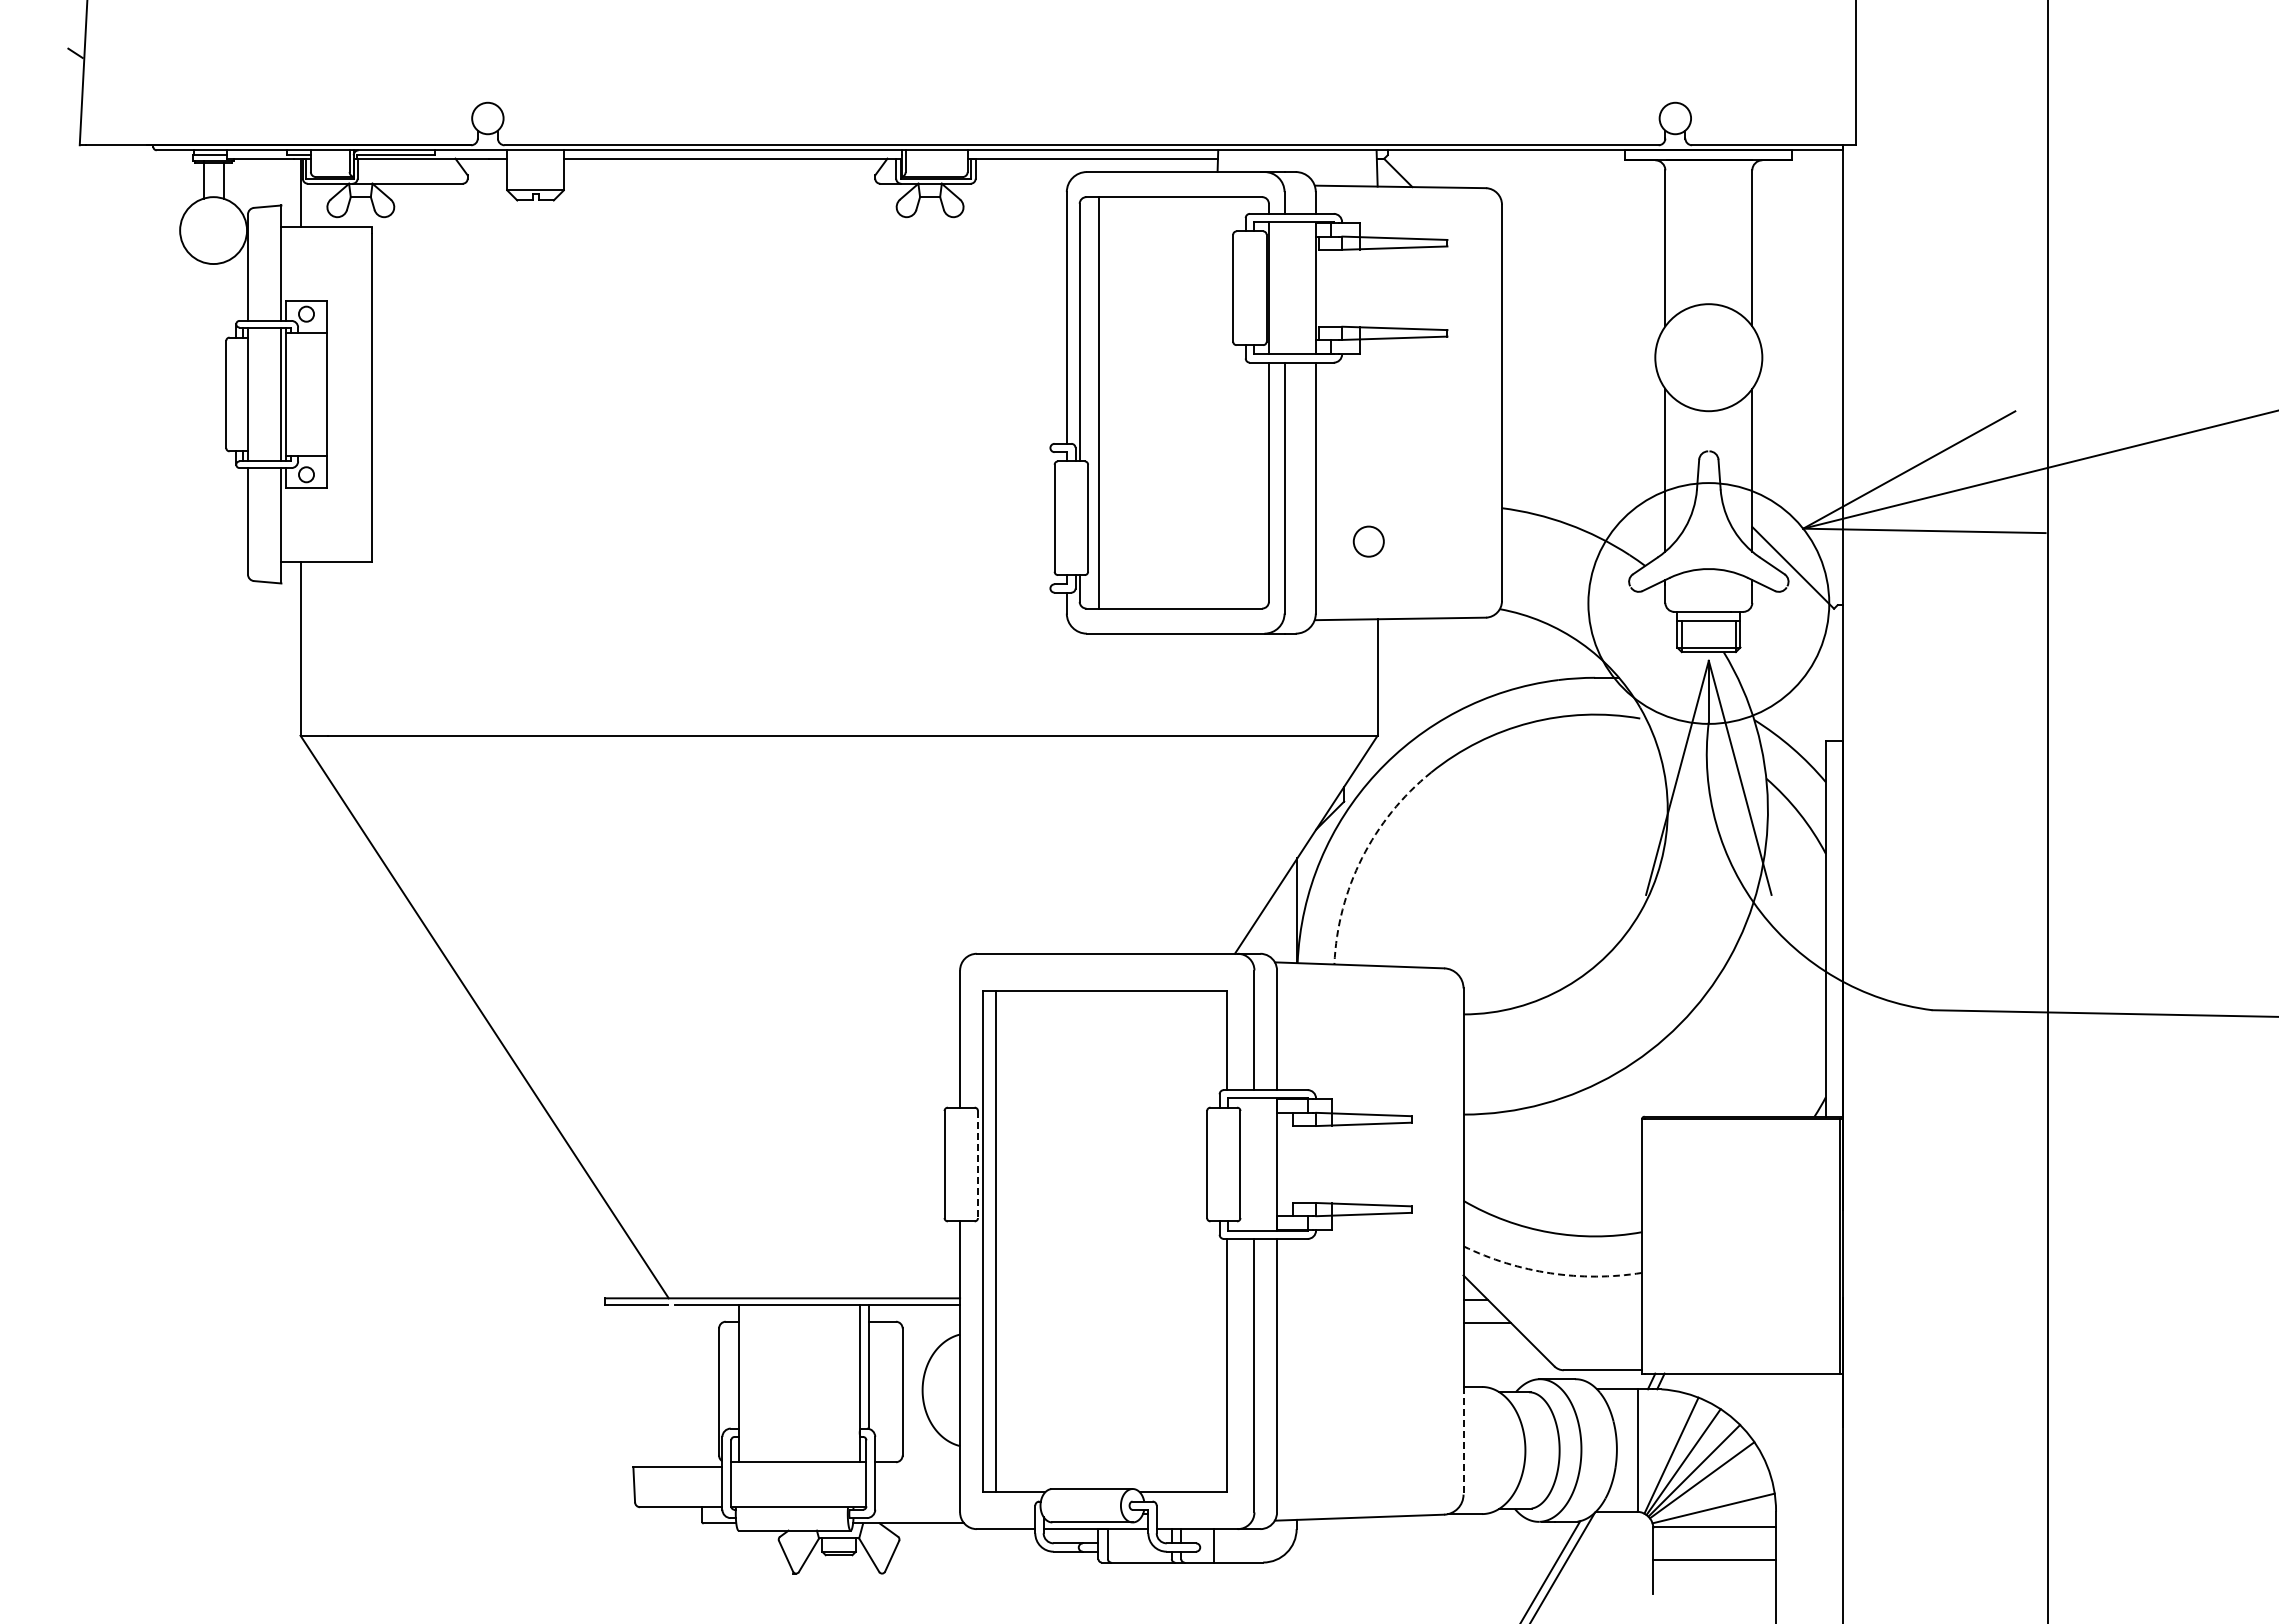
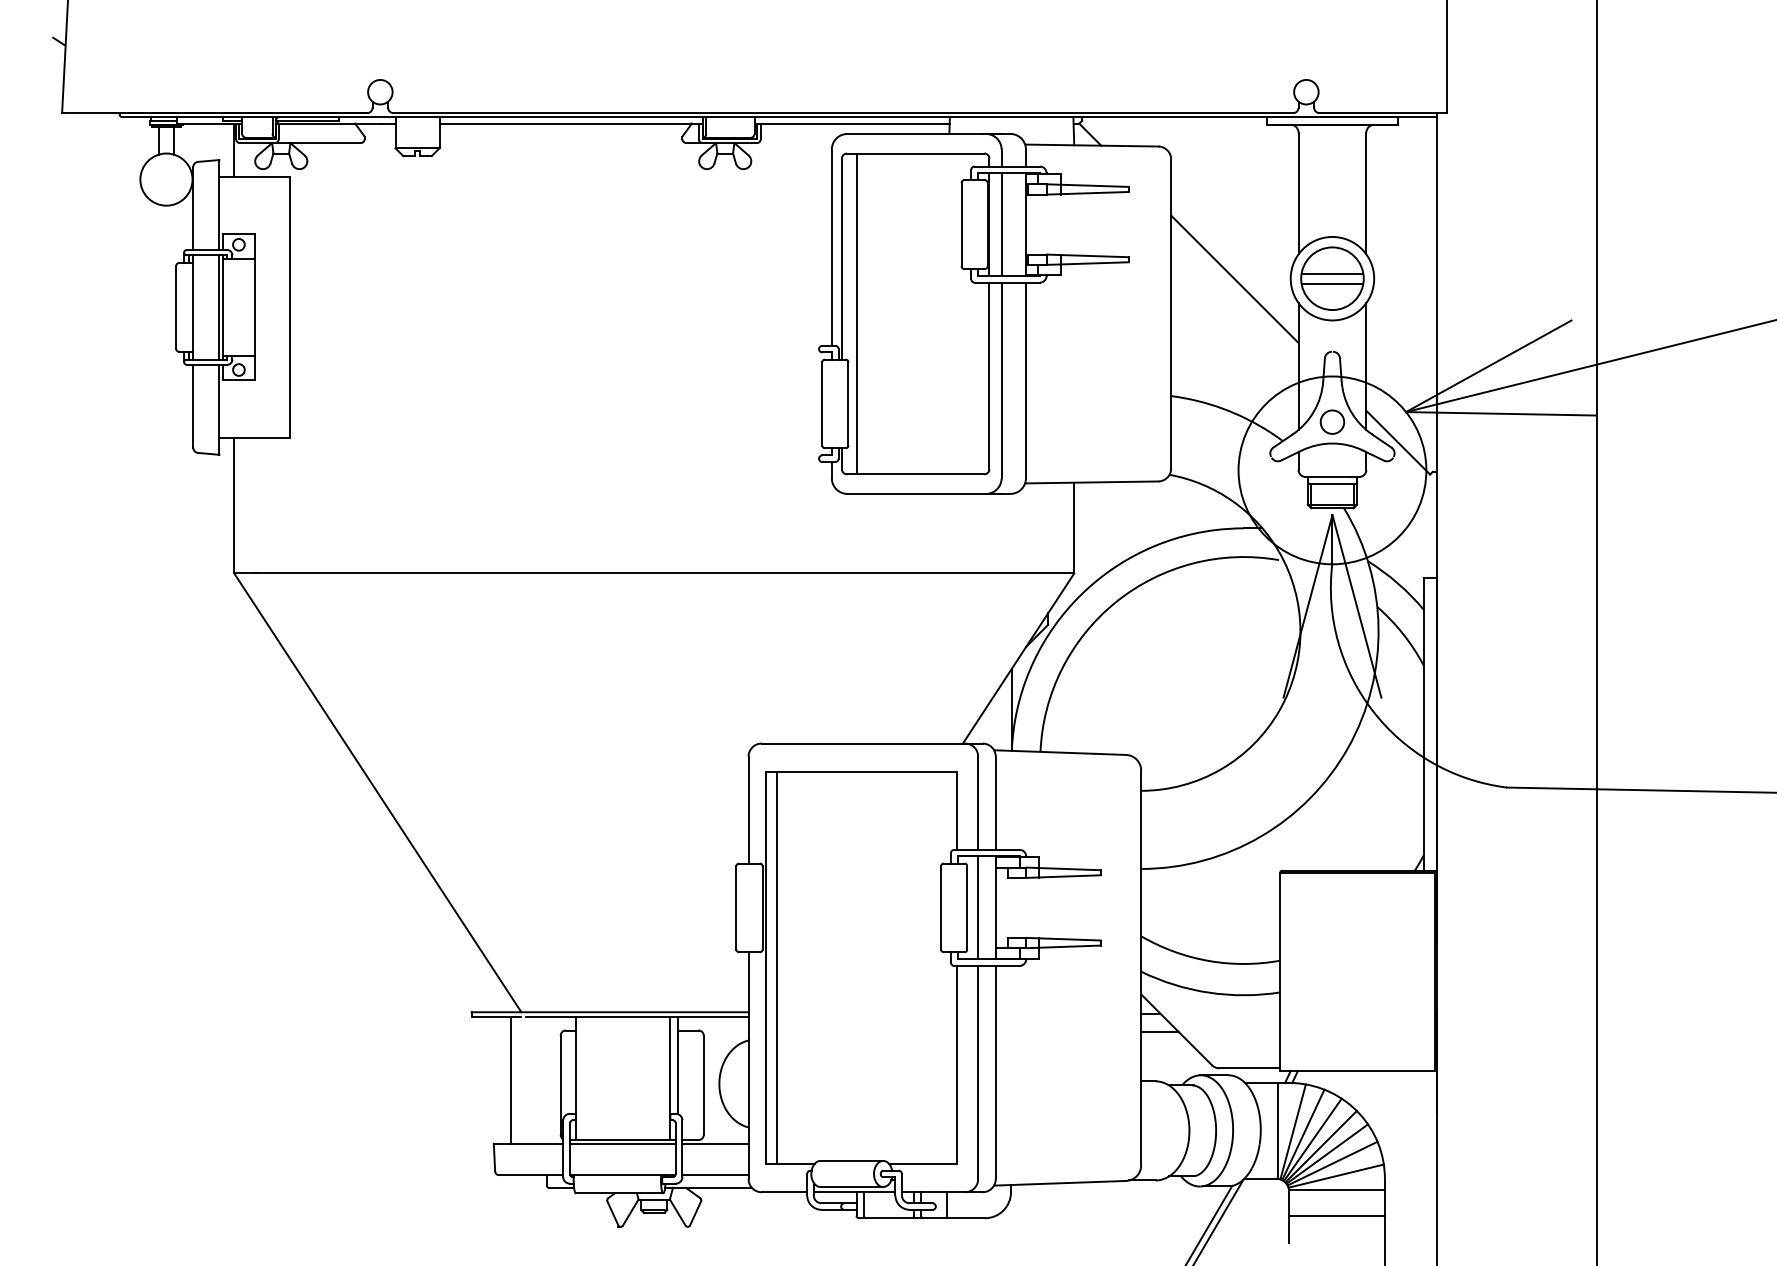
line: (1284, 288) -> (1001, 224), added
part: (1708, 357) -> (1332, 278), added
line: (1583, 358) -> (1234, 279), added
circle: (1368, 541) -> (1332, 422), moved
arc: (1362, 858) -> (1062, 669), dashed -> solid
line: (978, 1164) -> (762, 907), dashed -> solid
line: (1254, 1164) -> (978, 907), added
arc: (1550, 1273) -> (1208, 992), dashed -> solid
line: (655, 1386) -> (511, 1080), added
line: (1463, 1440) -> (1141, 1123), dashed -> solid
line: (1658, 1451) -> (1293, 1131), added
line: (798, 1467) -> (622, 1144), added
line: (917, 1467) -> (715, 1144), added
line: (1708, 1492) -> (1332, 1163), added
line: (917, 1507) -> (715, 1175), added

